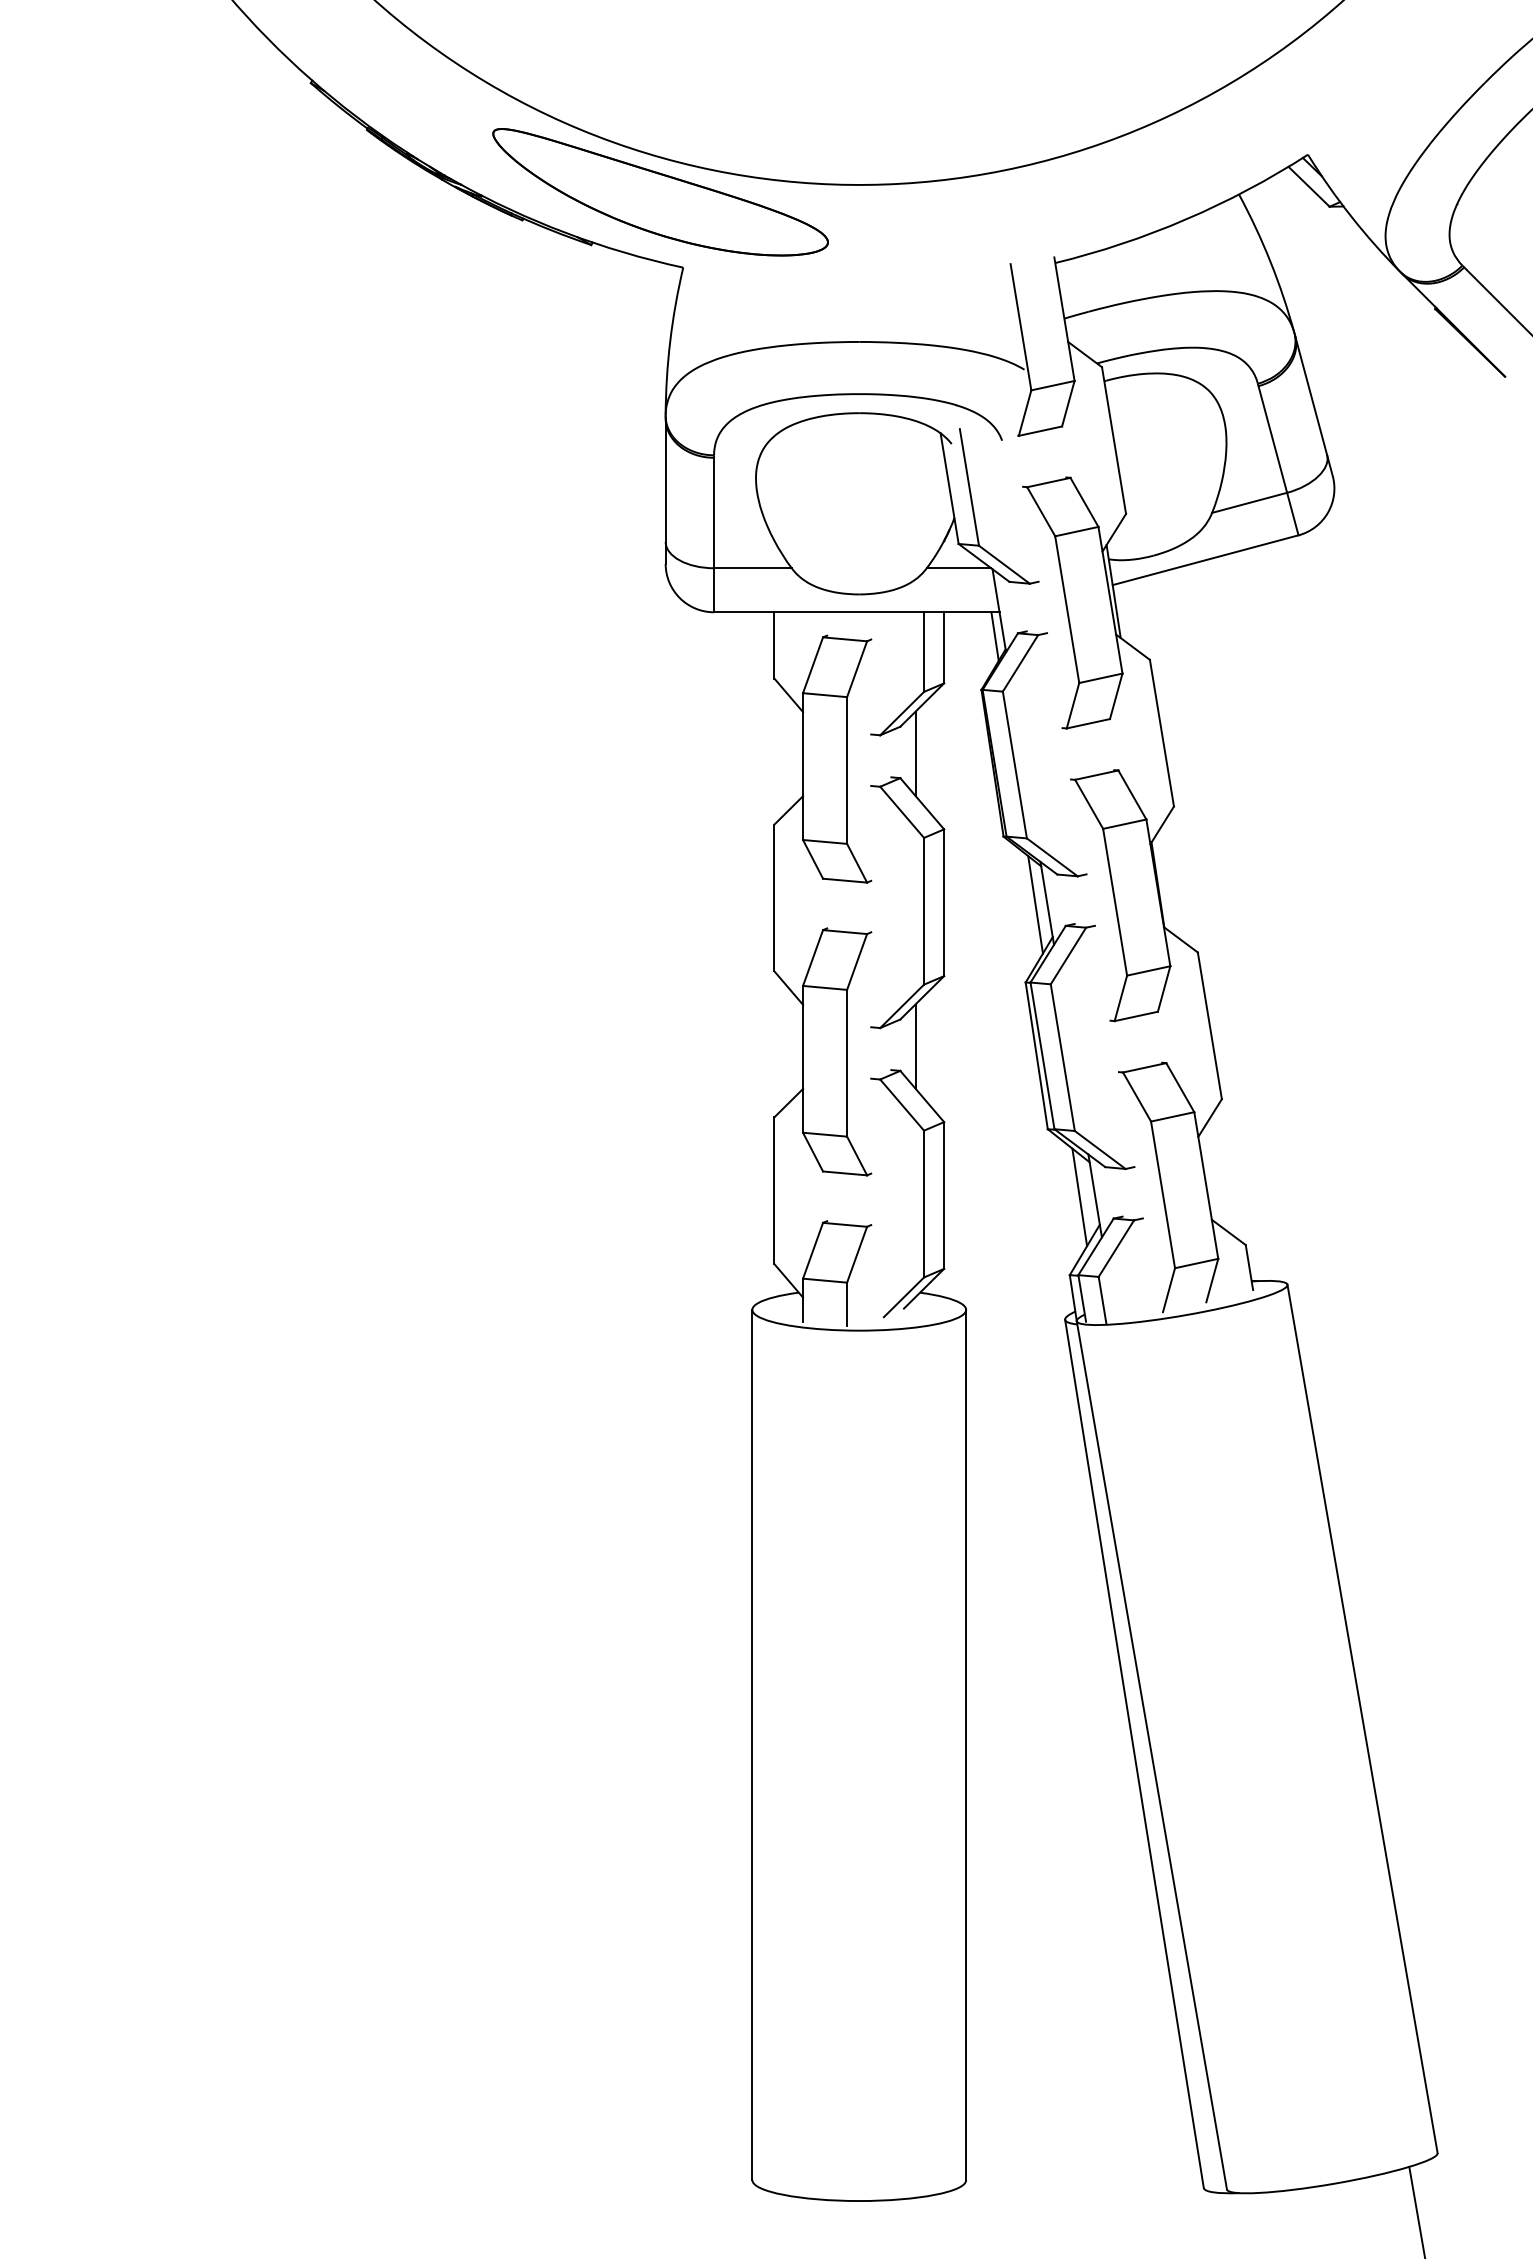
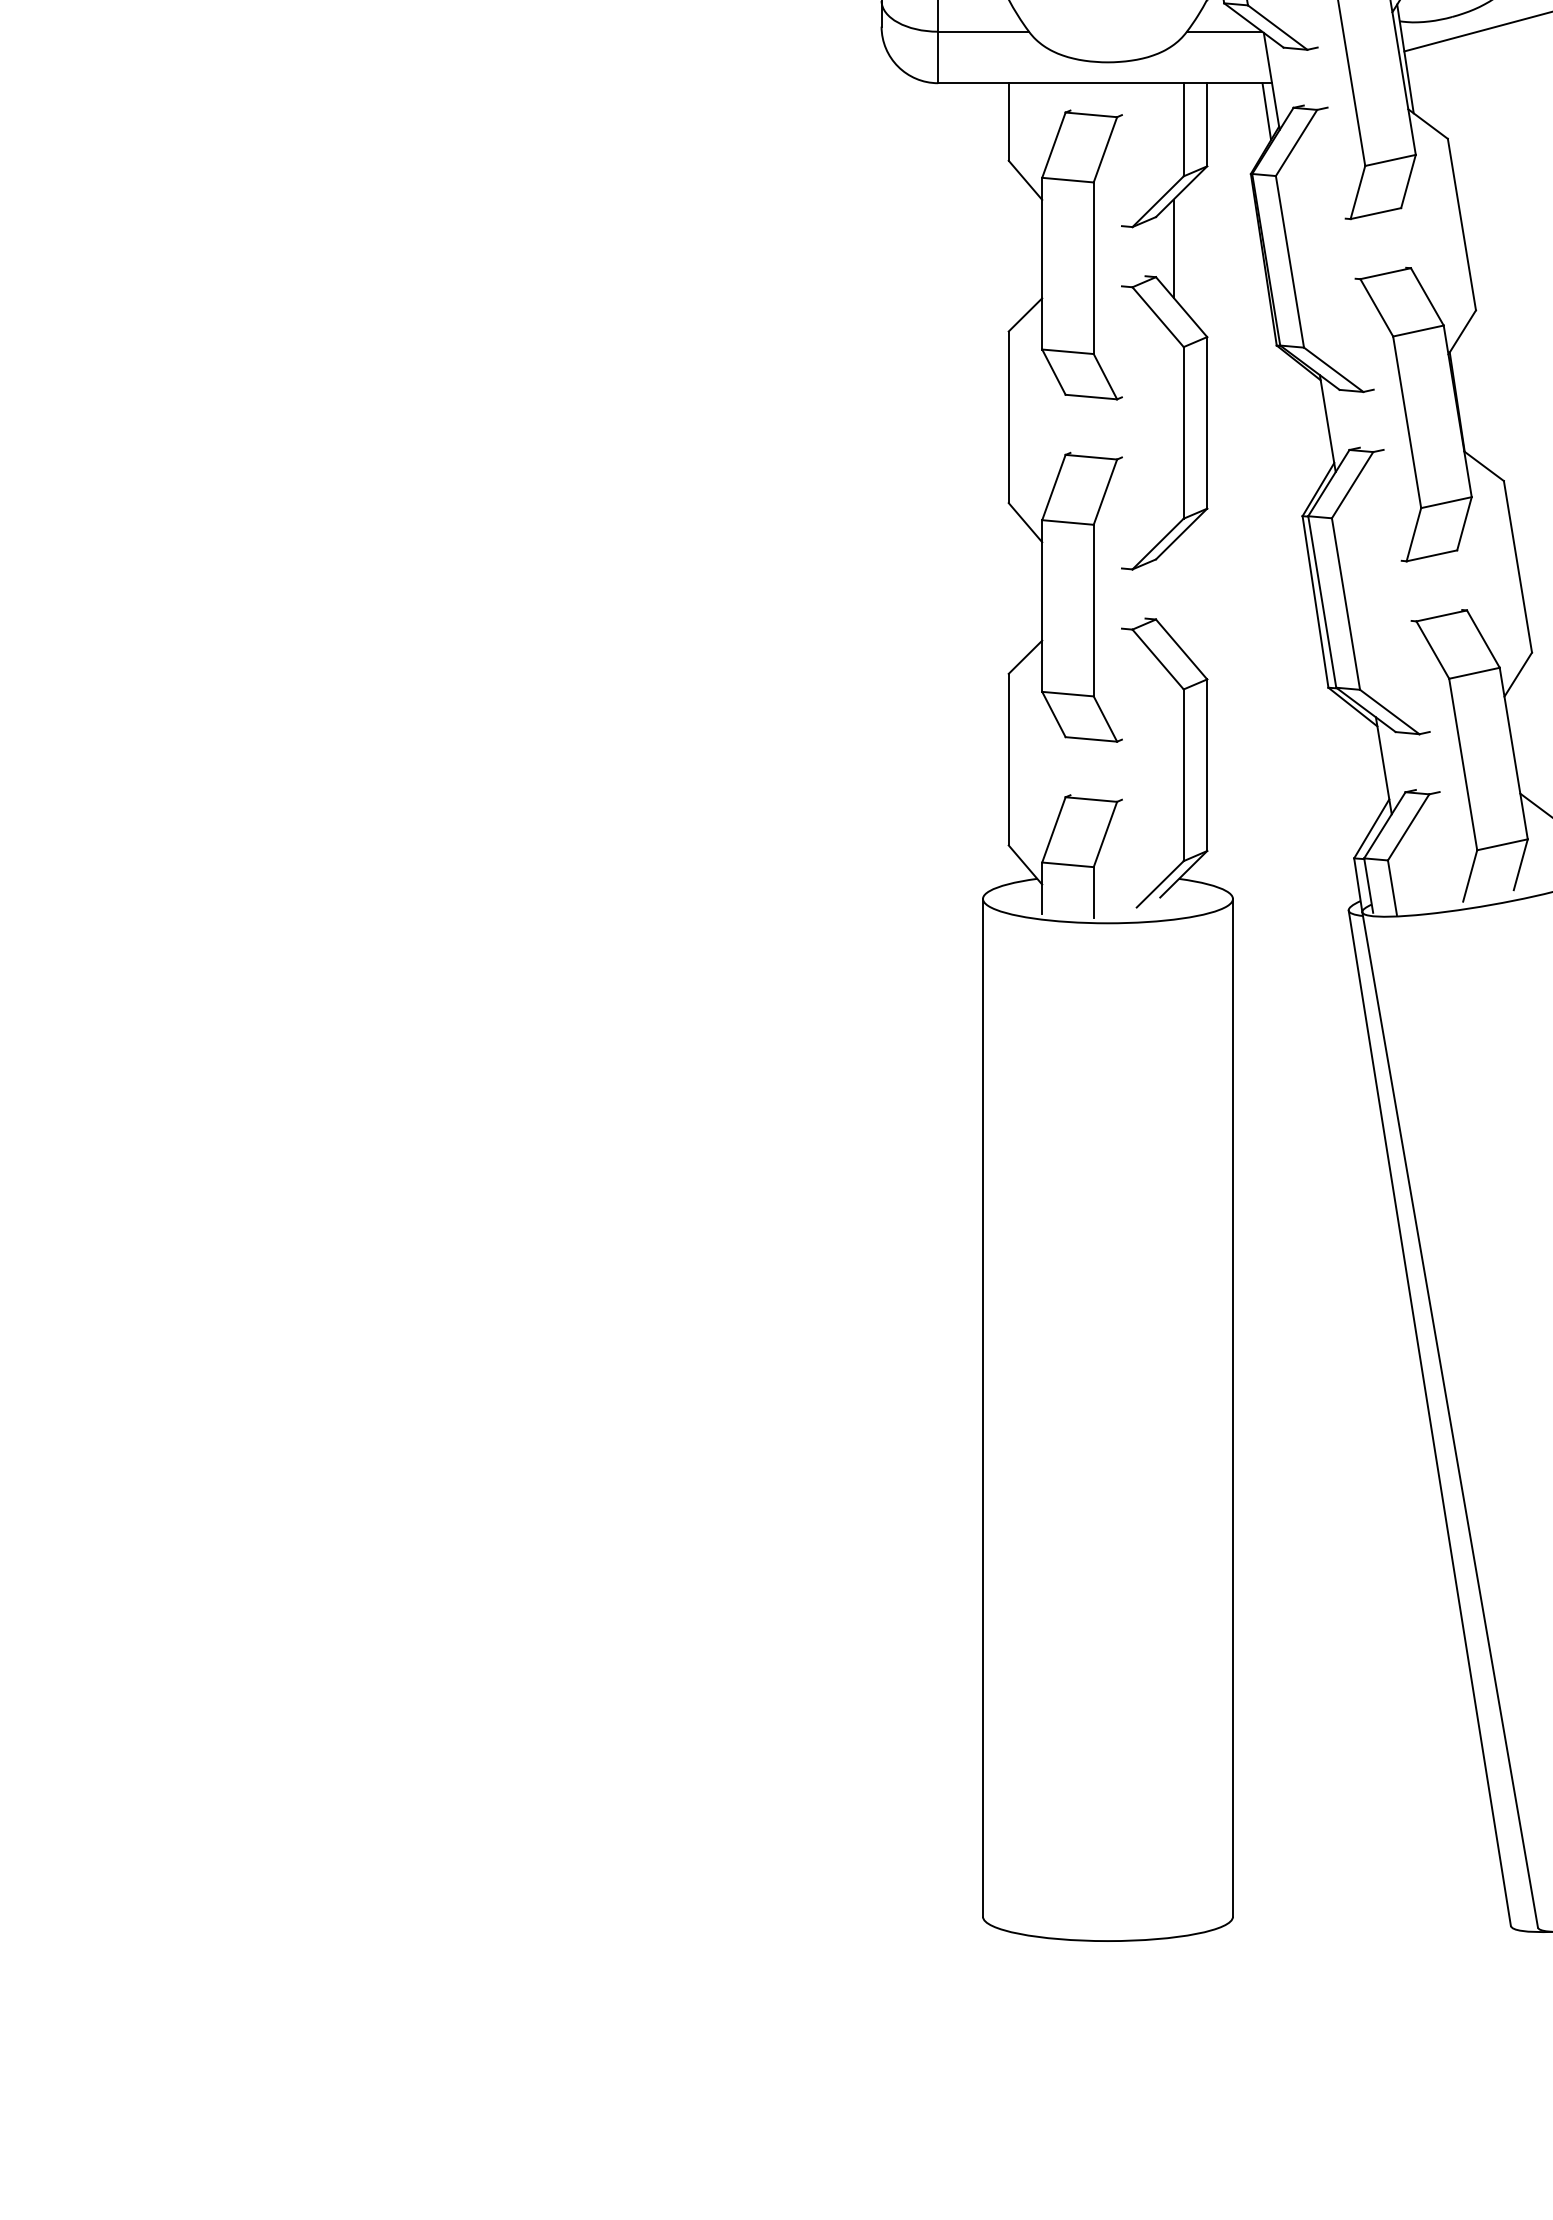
line: (1035, 904) -> (1314, 424), removed
line: (915, 1046) -> (1173, 590), removed
line: (1079, 1197) -> (1365, 767), removed

